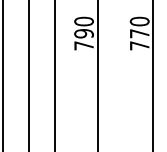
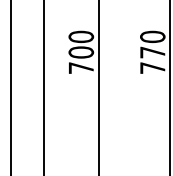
text: (83, 33) -> (80, 52), 790 -> 700

